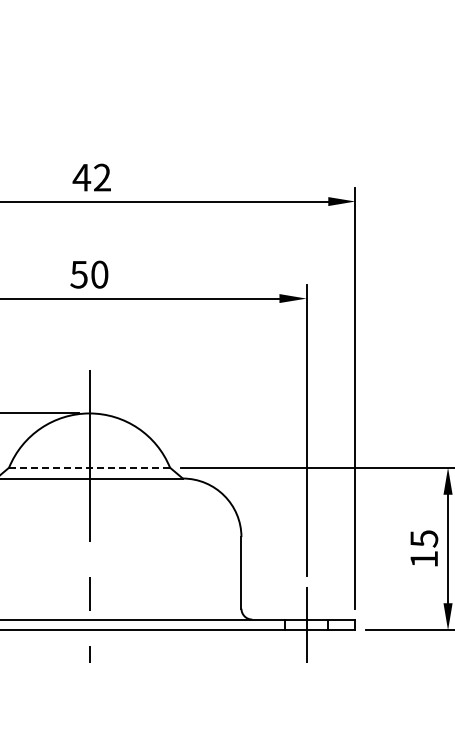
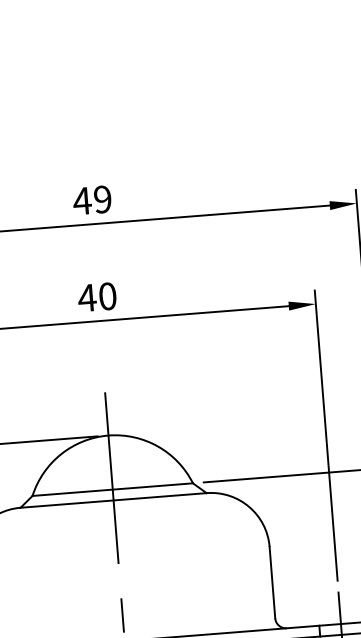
text: (102, 177) -> (102, 199), 42 -> 49
text: (78, 274) -> (86, 297), 50 -> 40
line: (89, 467) -> (112, 489), dashed -> solid

